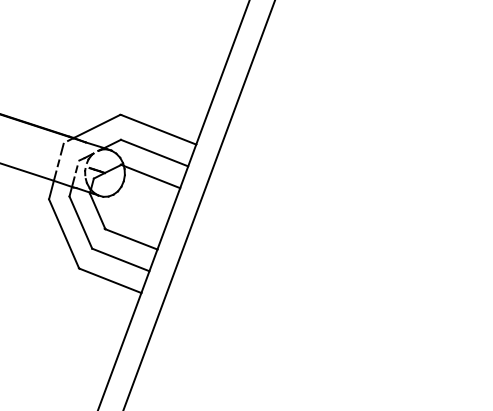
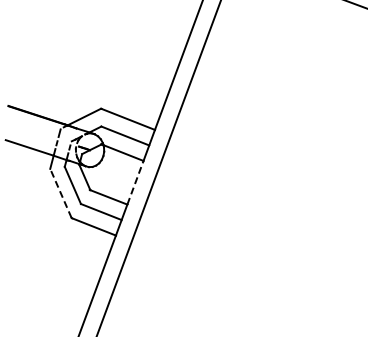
line: (168, 218) -> (135, 182), solid -> dashed
line: (63, 233) -> (60, 193), solid -> dashed

